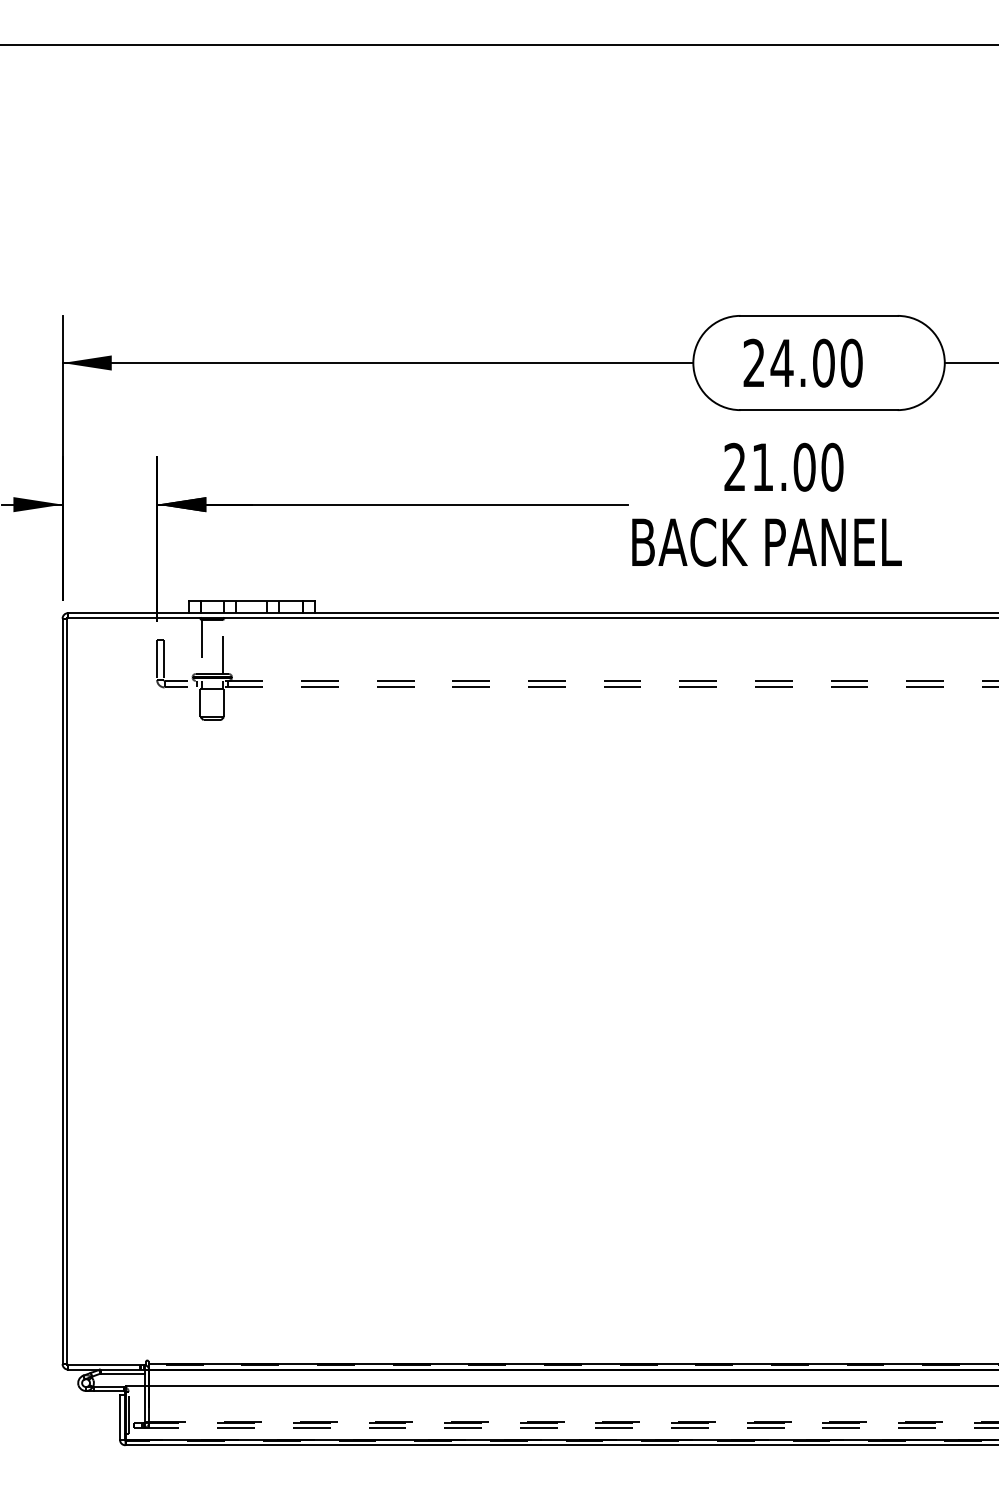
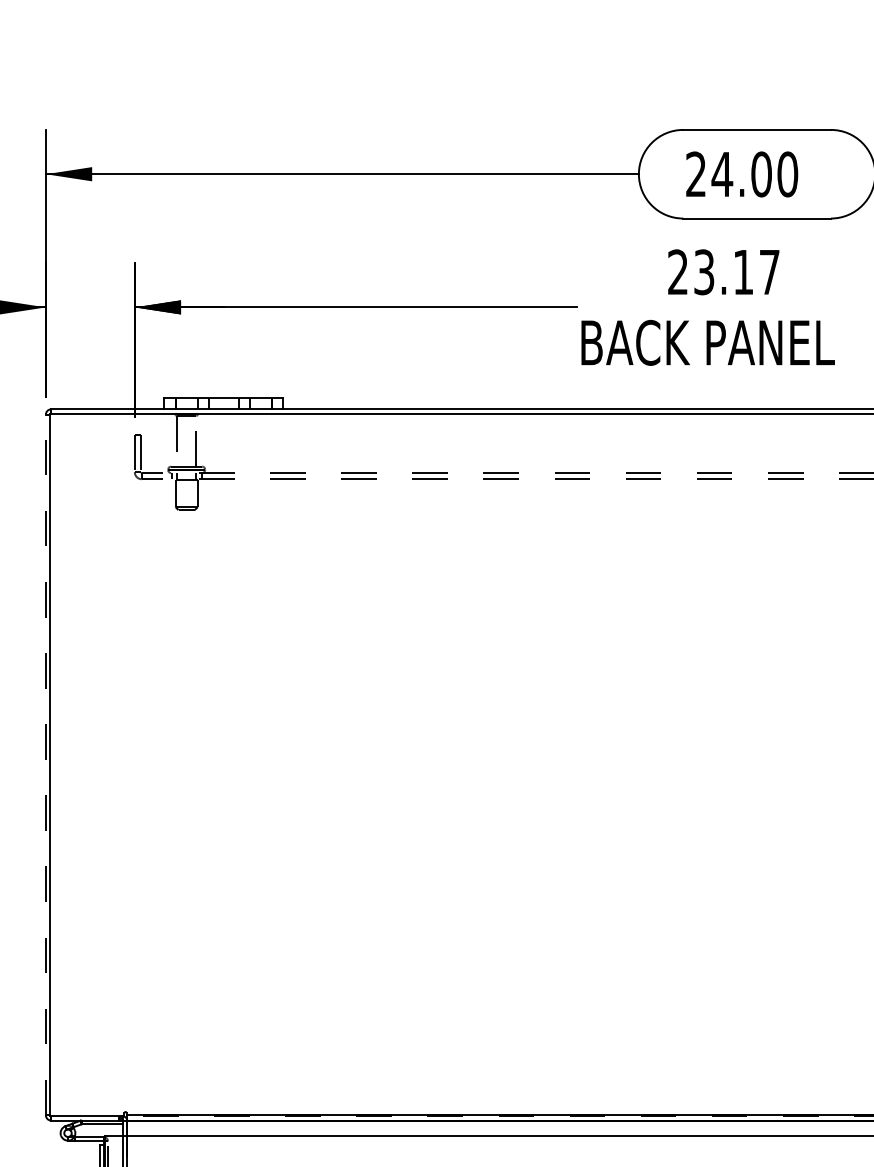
text: (797, 466) -> (736, 271), 21.00 -> 23.17
line: (62, 991) -> (45, 765), solid -> dashed

